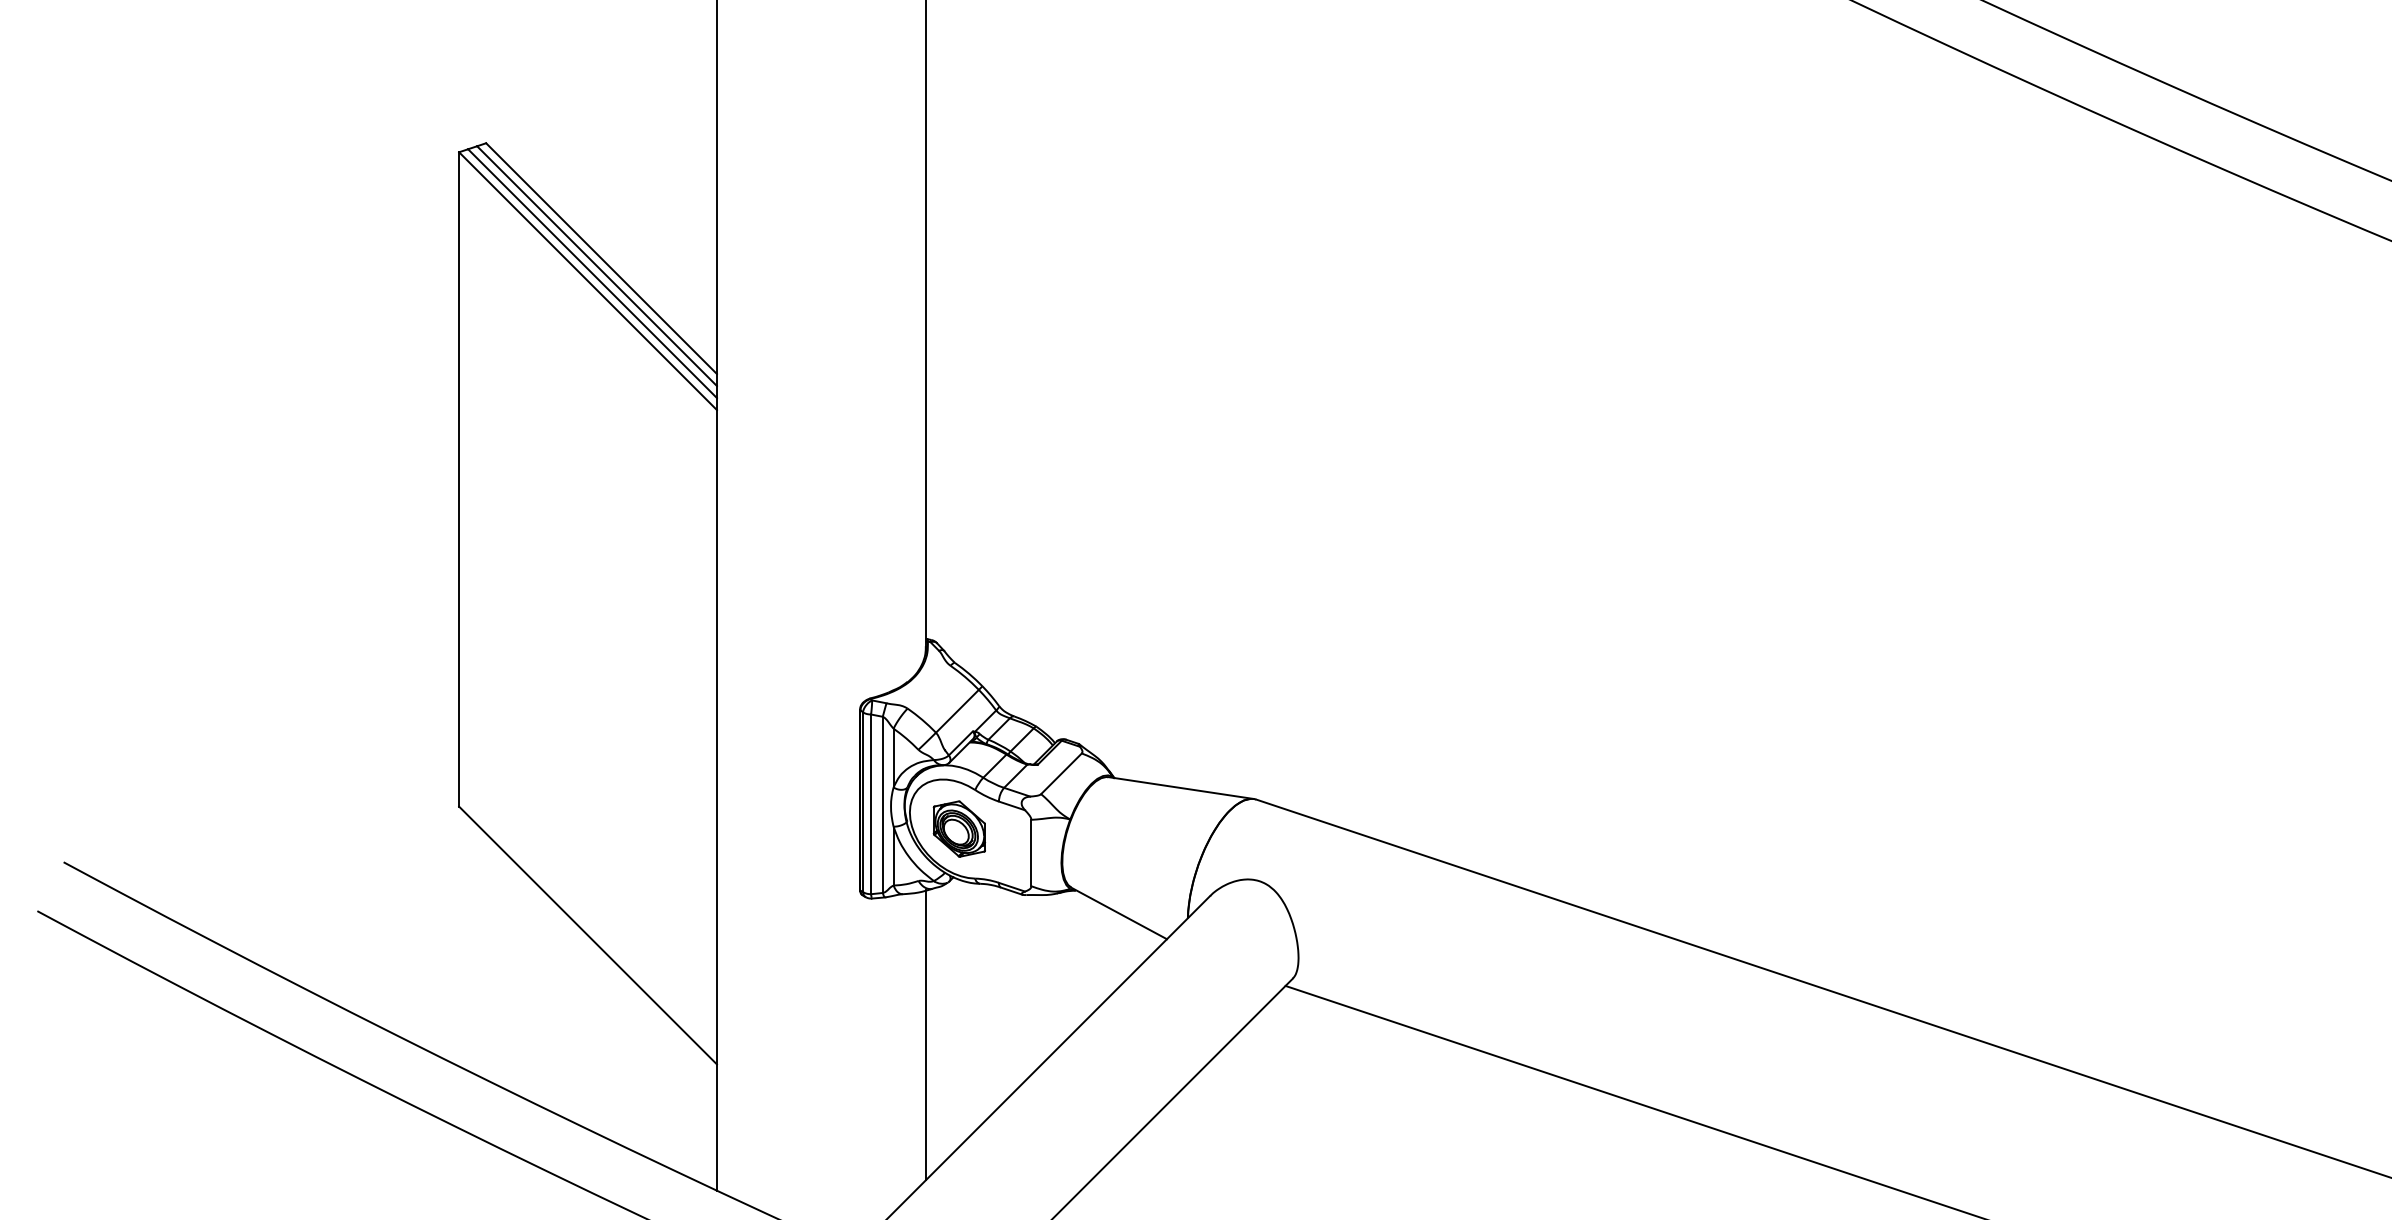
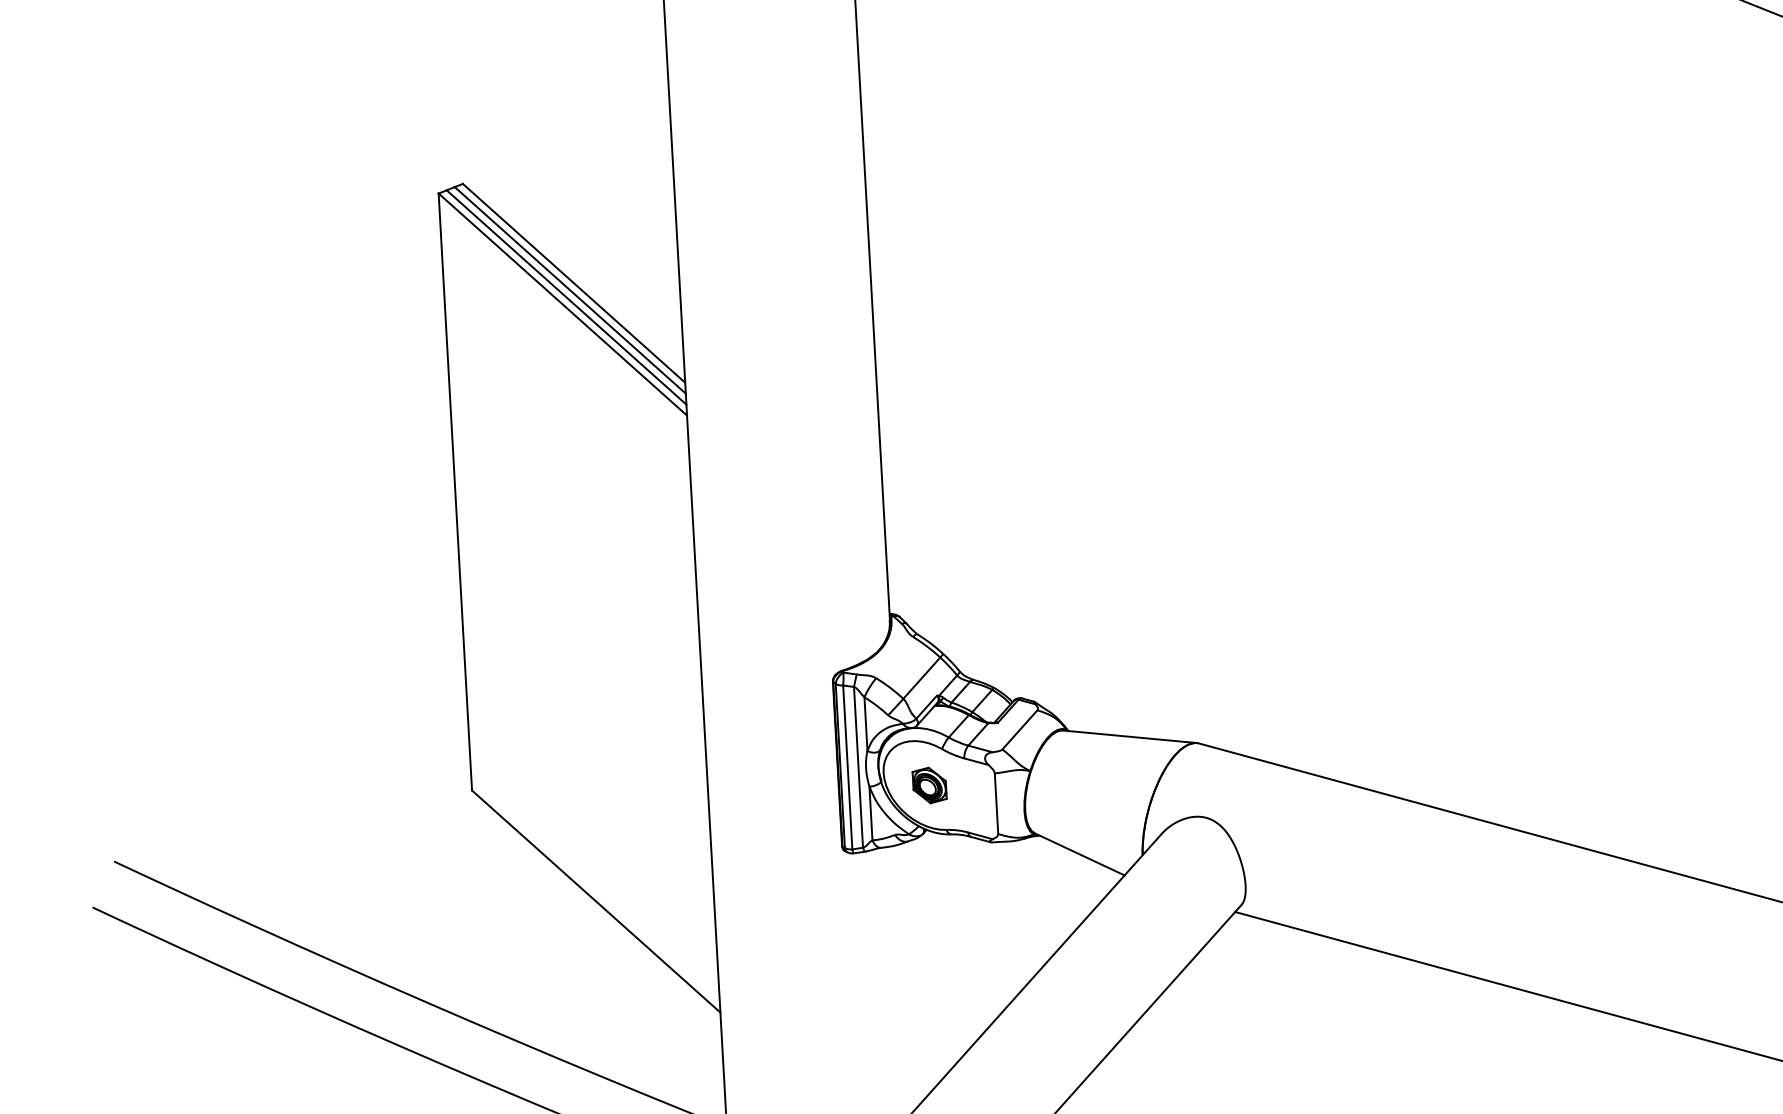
part: (959, 828) -> (929, 784), size x0.7
line: (926, 1035) -> (910, 975), removed

